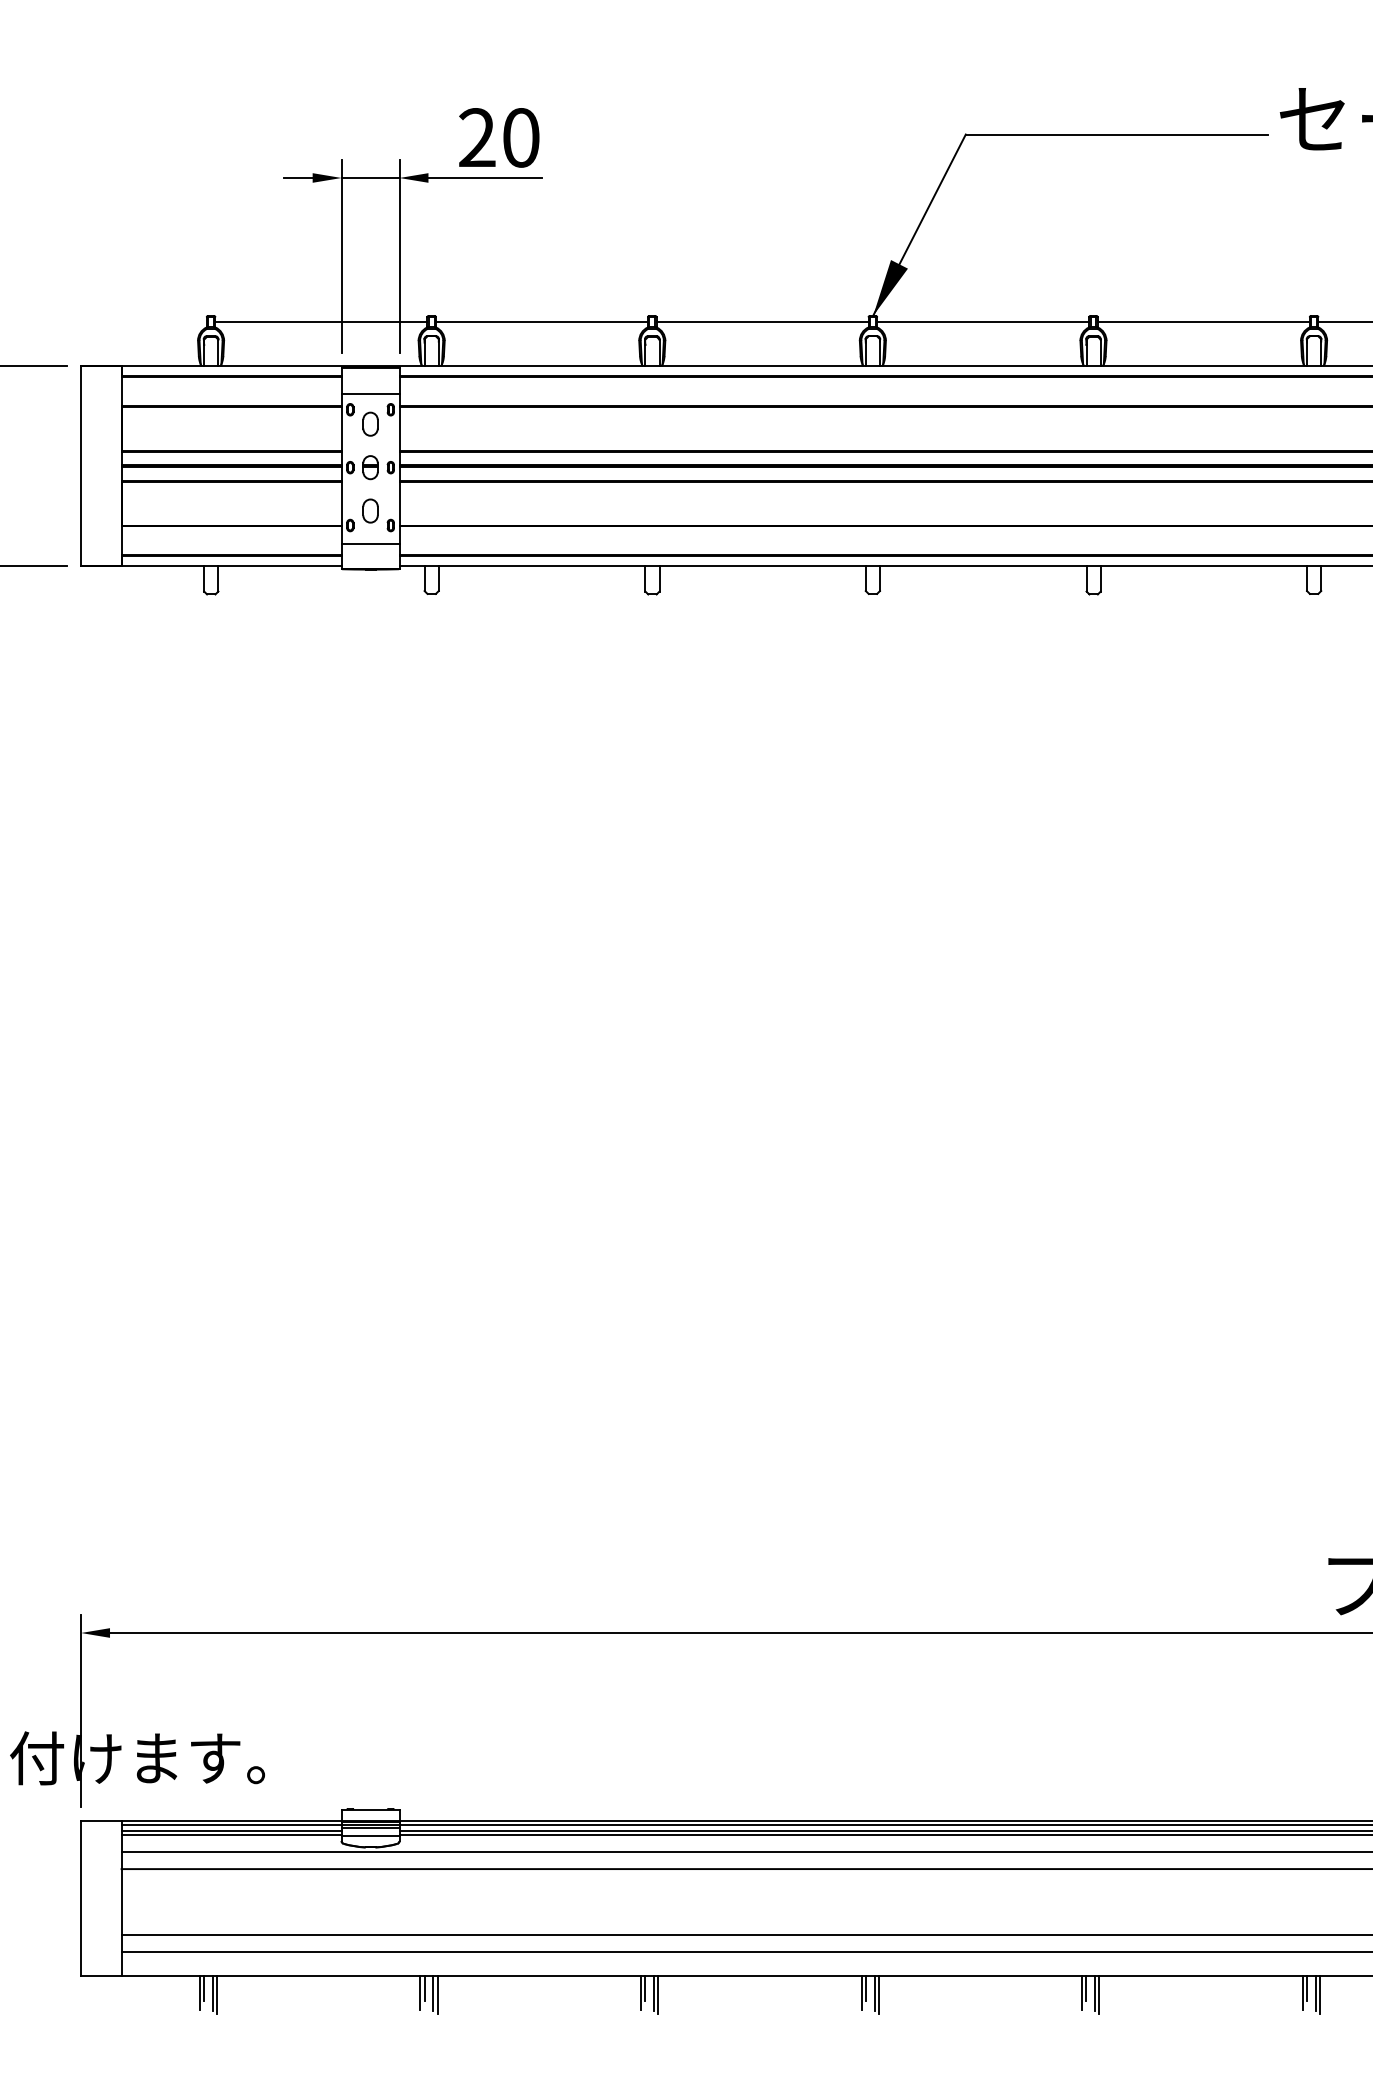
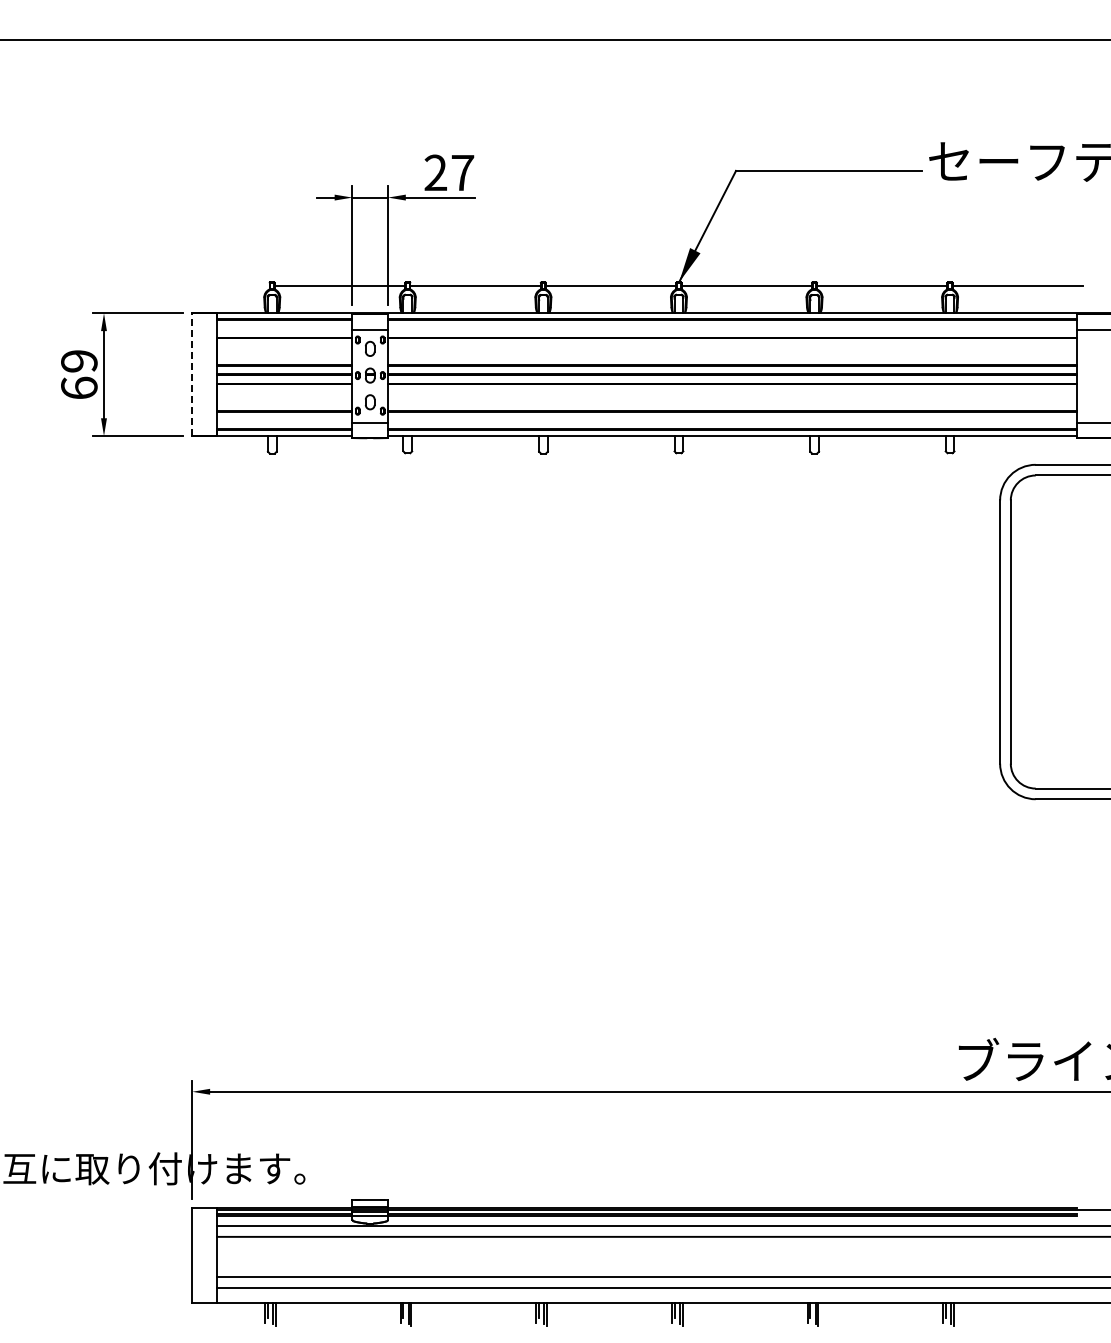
text: (520, 137) -> (462, 172), 20 -> 27
line: (81, 465) -> (192, 374), solid -> dashed

